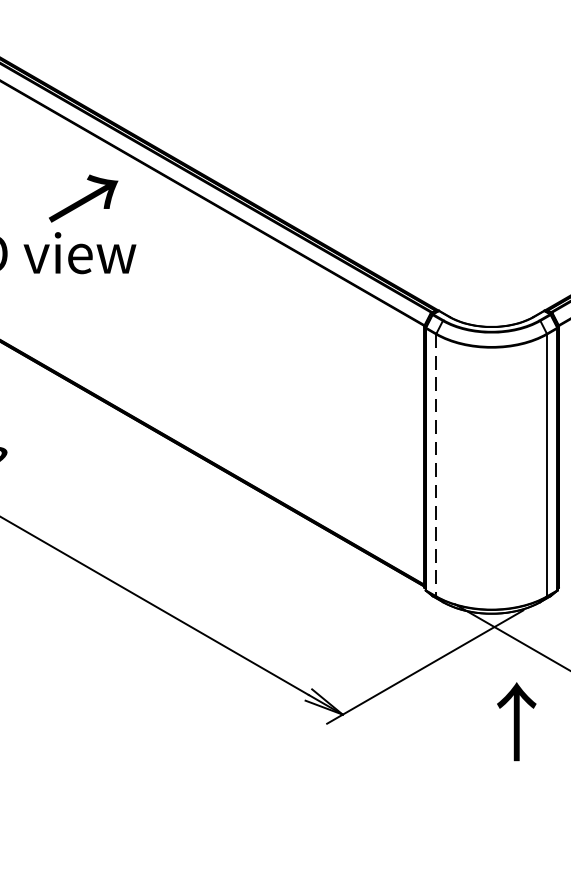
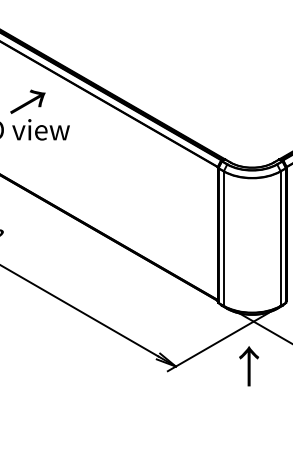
text: (82, 197) -> (27, 101), moved
line: (435, 466) -> (223, 239), dashed -> solid
text: (515, 722) -> (248, 366), moved

